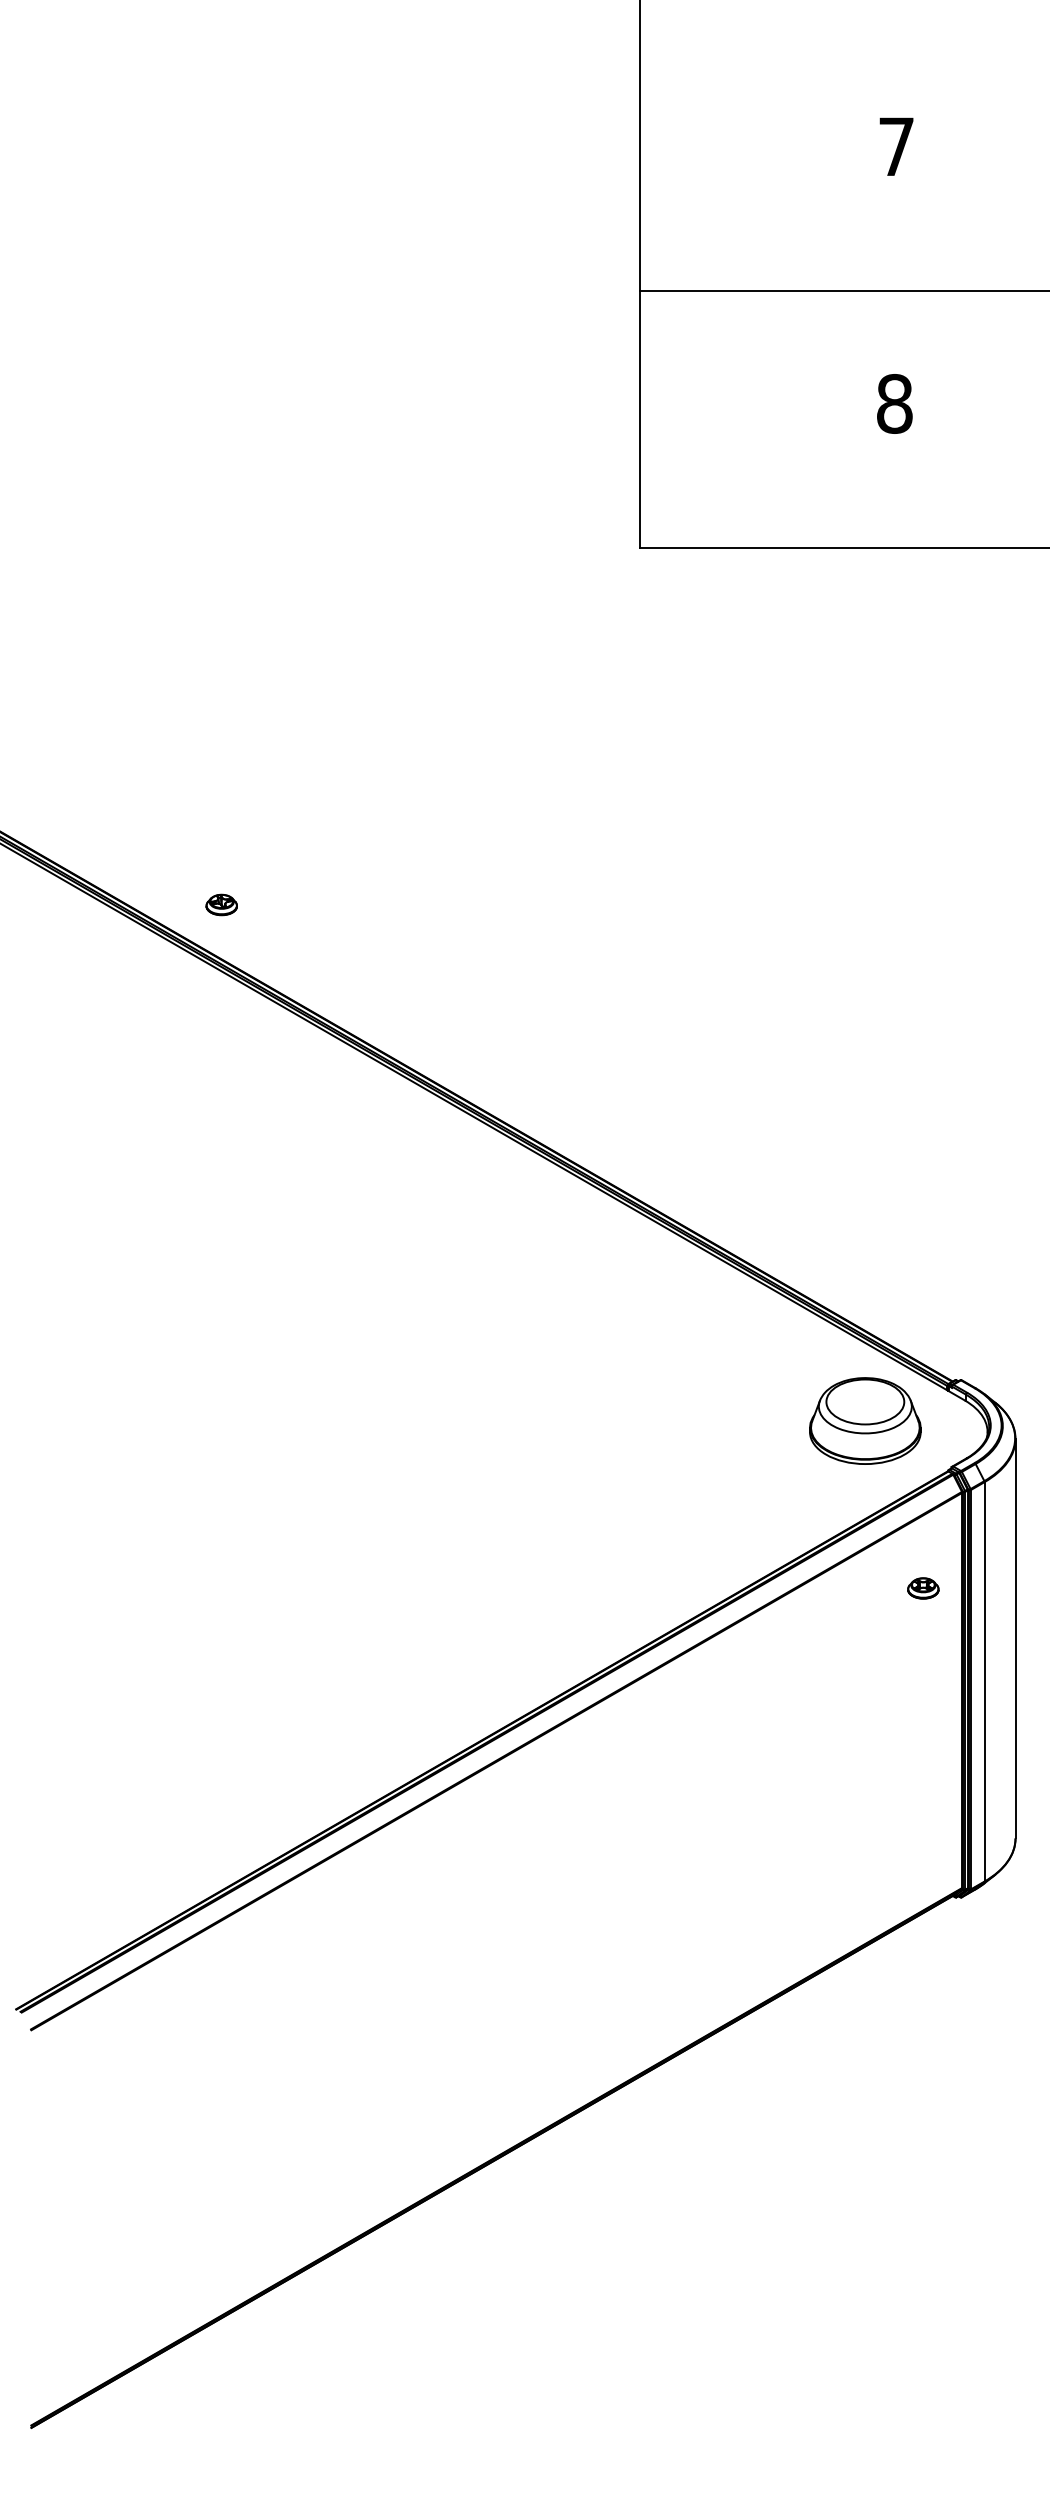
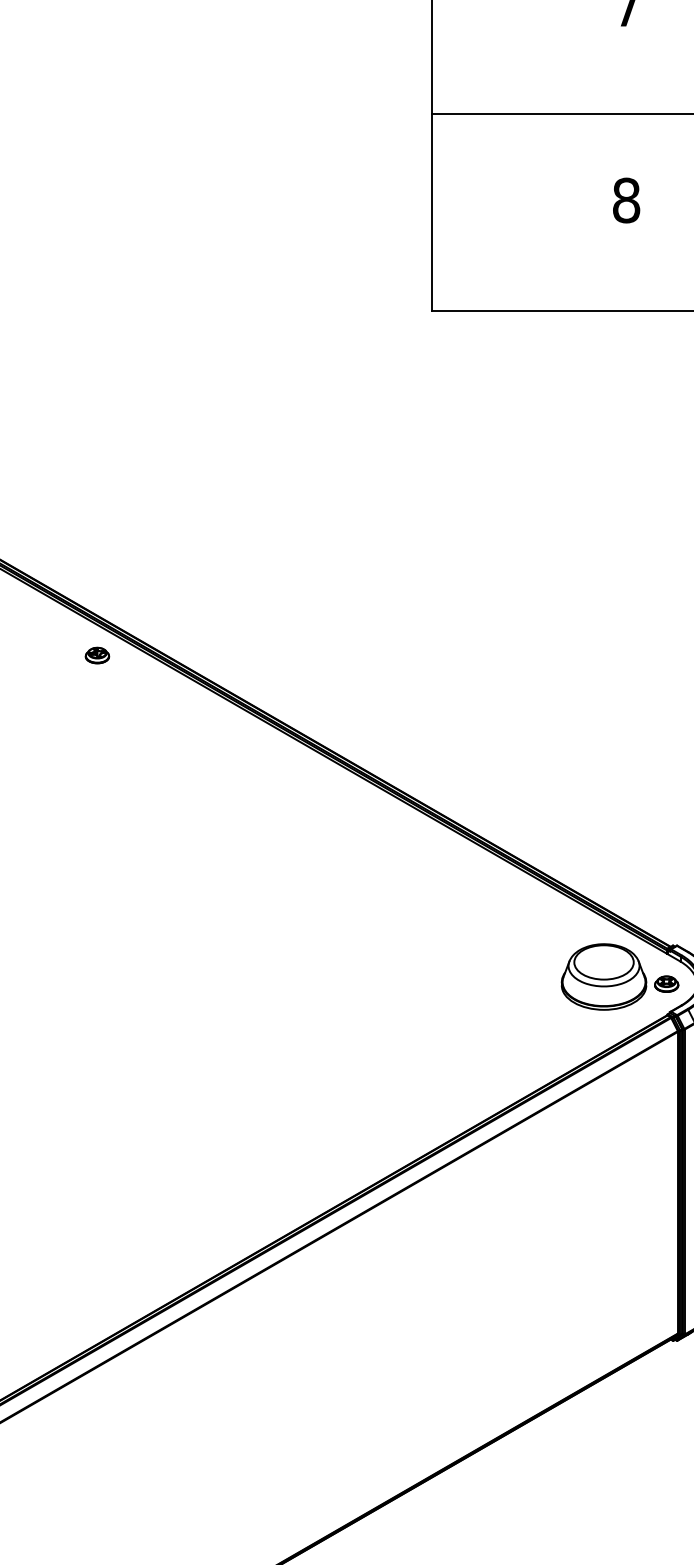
part: (221, 904) -> (97, 655), moved
part: (923, 1588) -> (666, 984), moved

